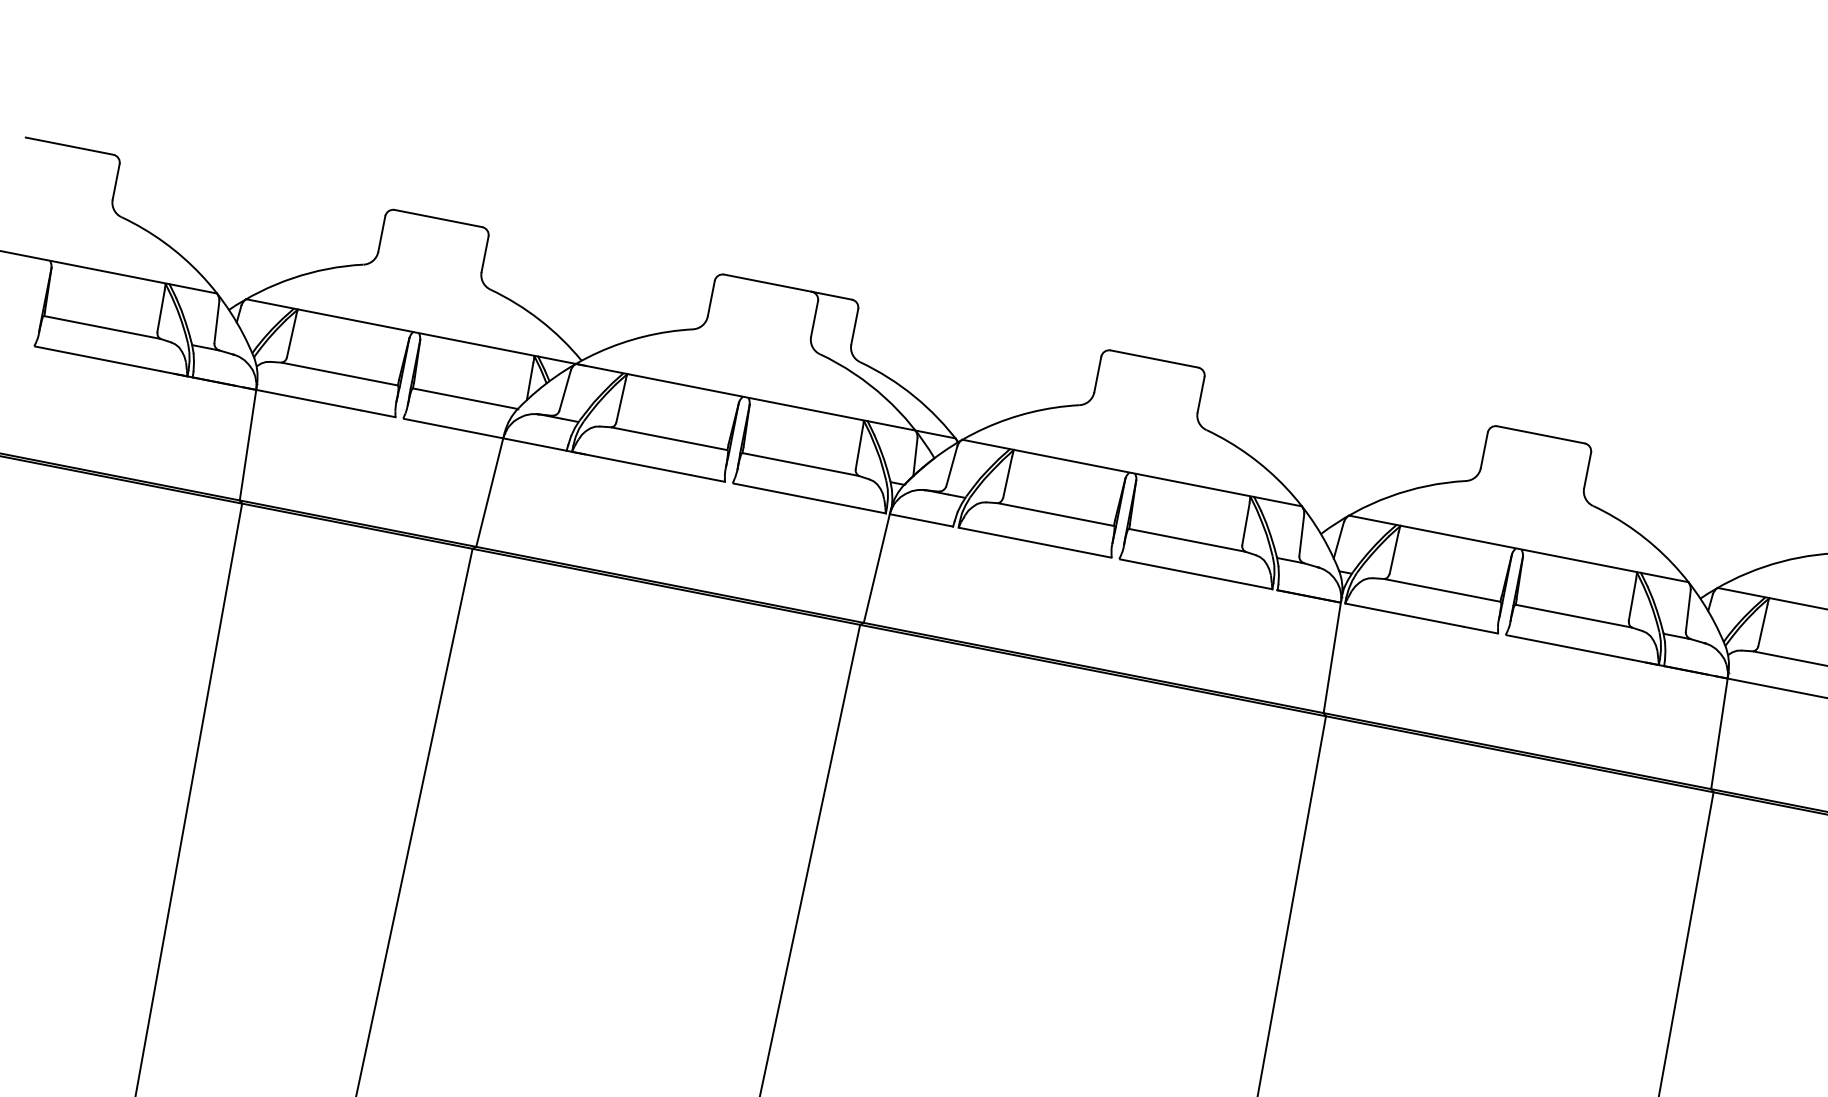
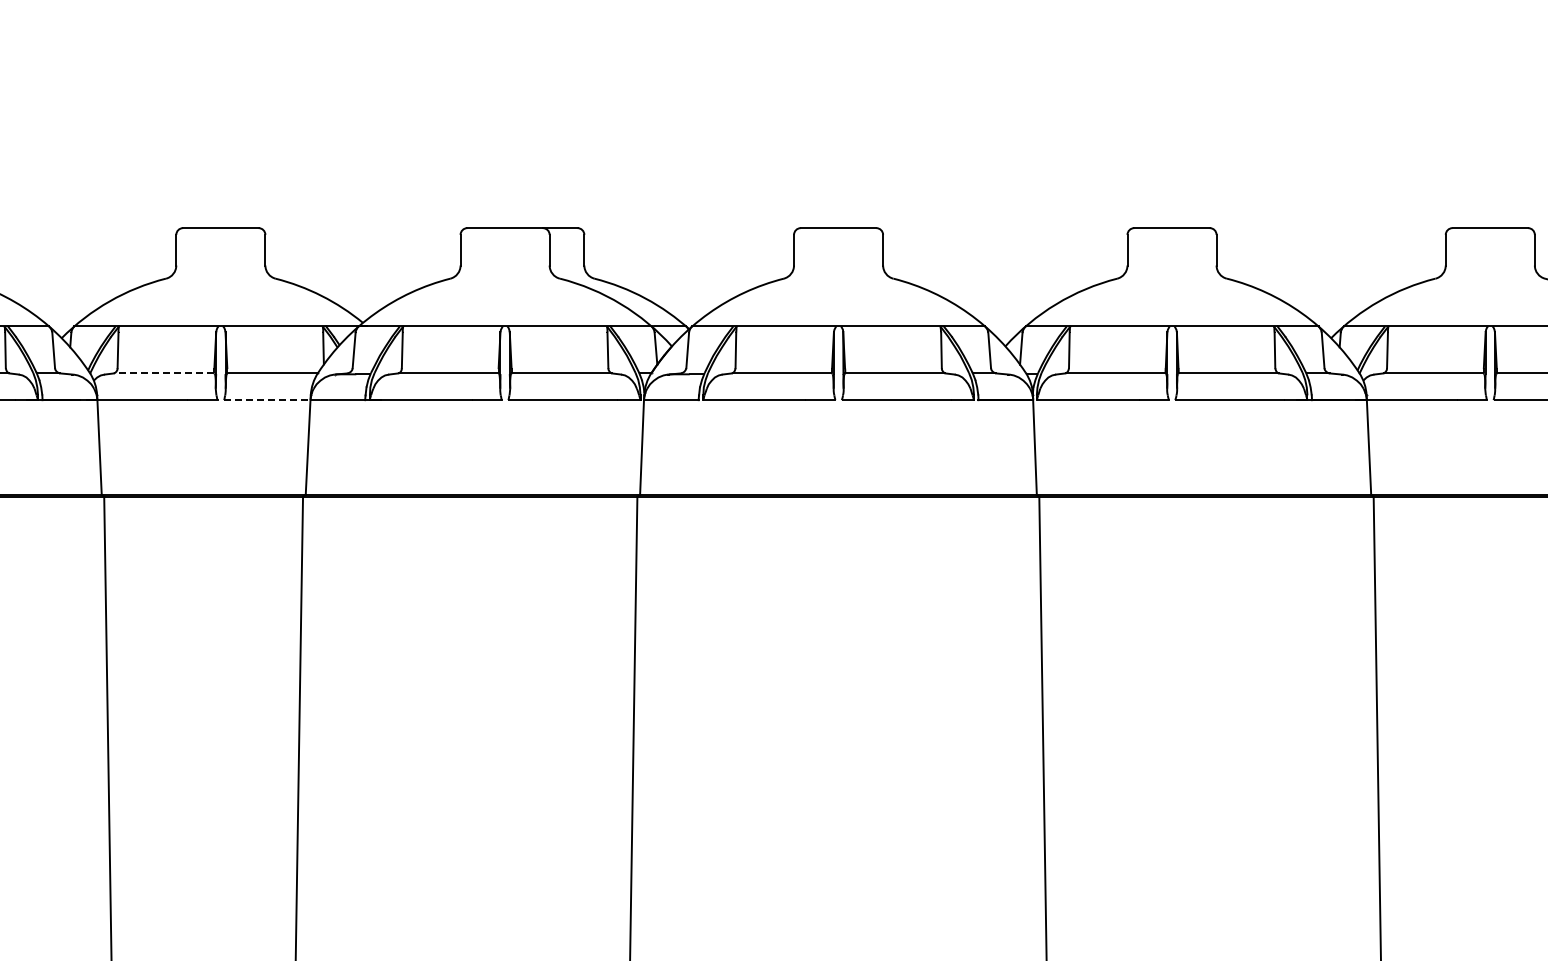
line: (337, 373) -> (162, 373), solid -> dashed
line: (453, 428) -> (267, 400), solid -> dashed

